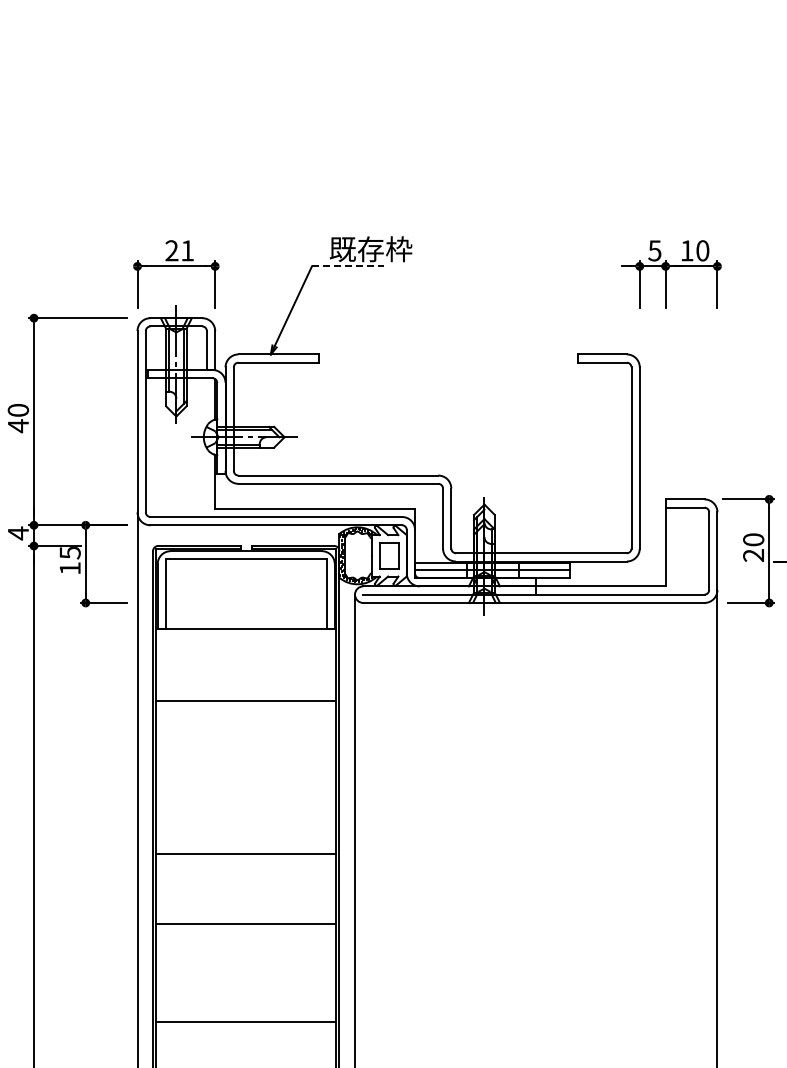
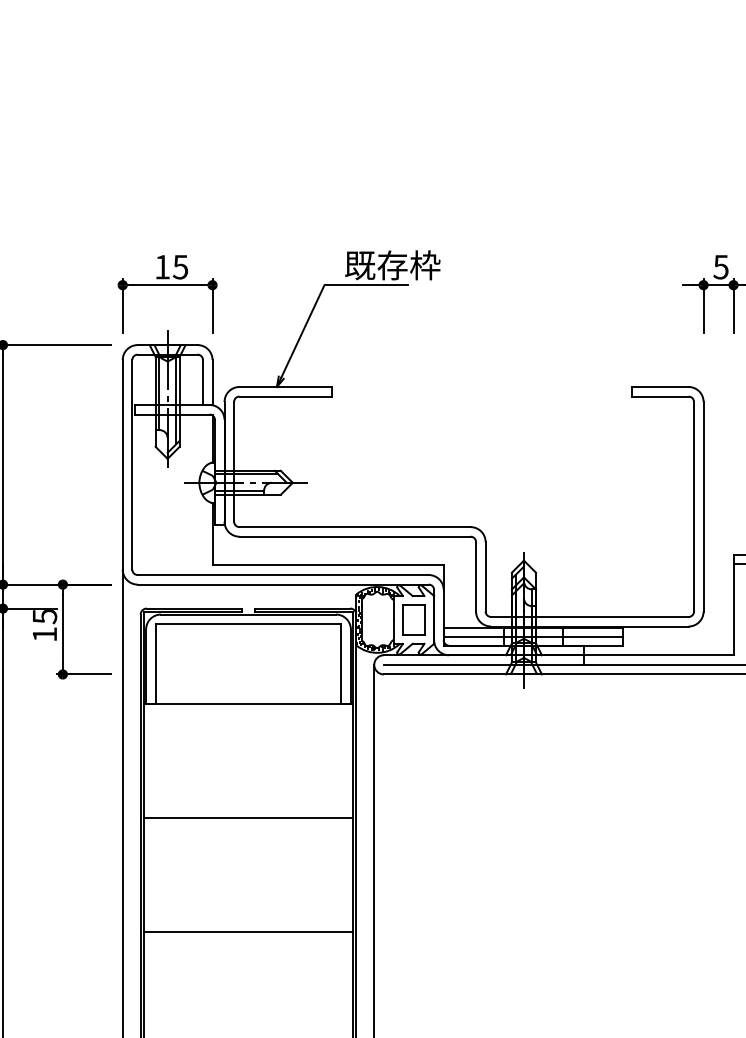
text: (179, 250) -> (171, 266), 21 -> 15
line: (348, 266) -> (366, 285), dashed -> solid
line: (245, 701) -> (247, 818), moved
line: (246, 853) -> (248, 931), moved

